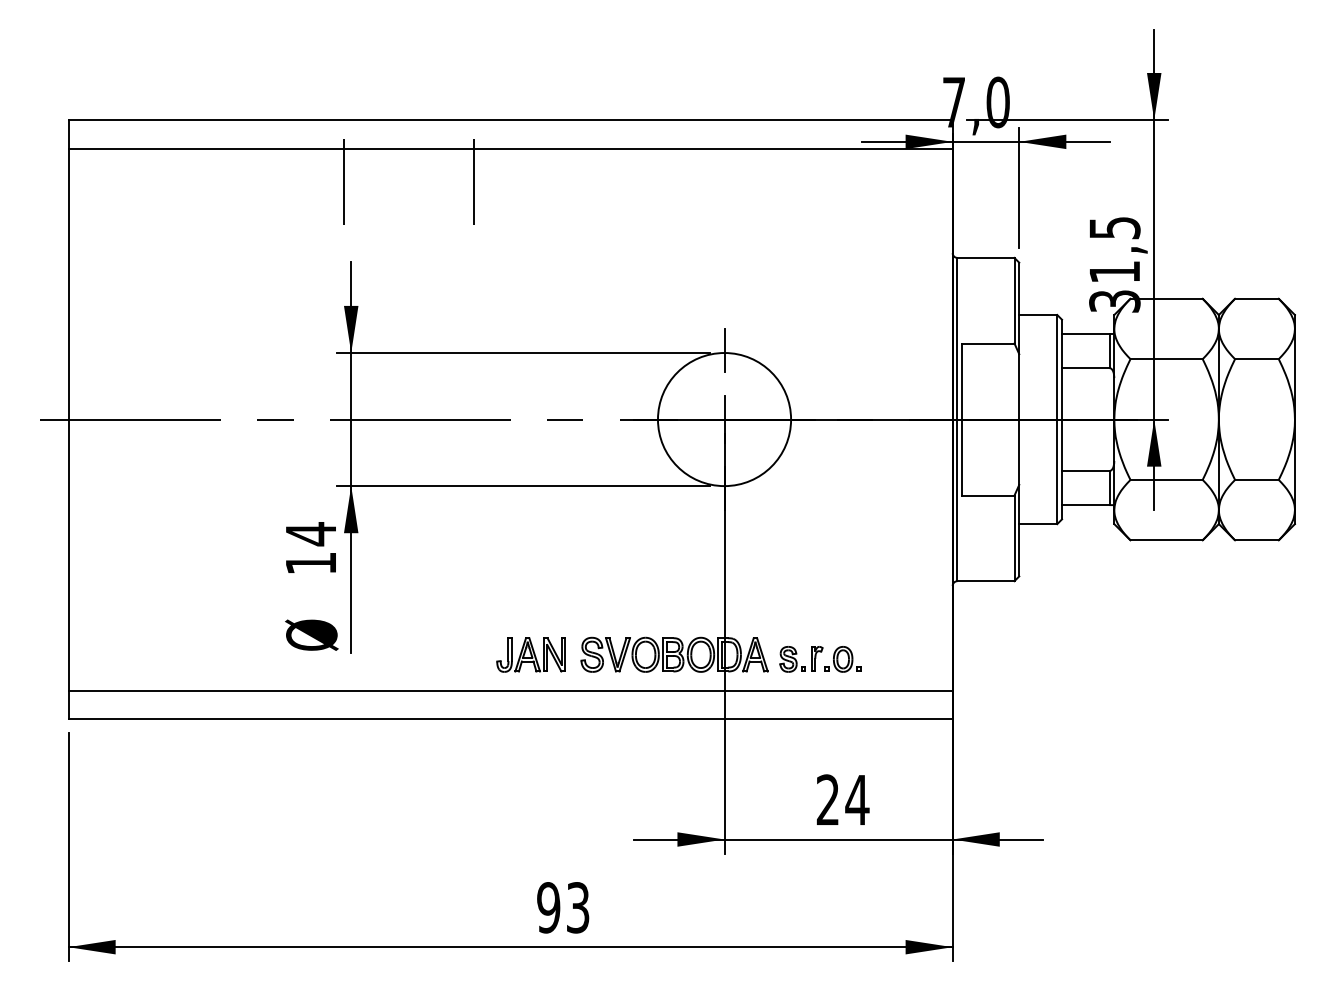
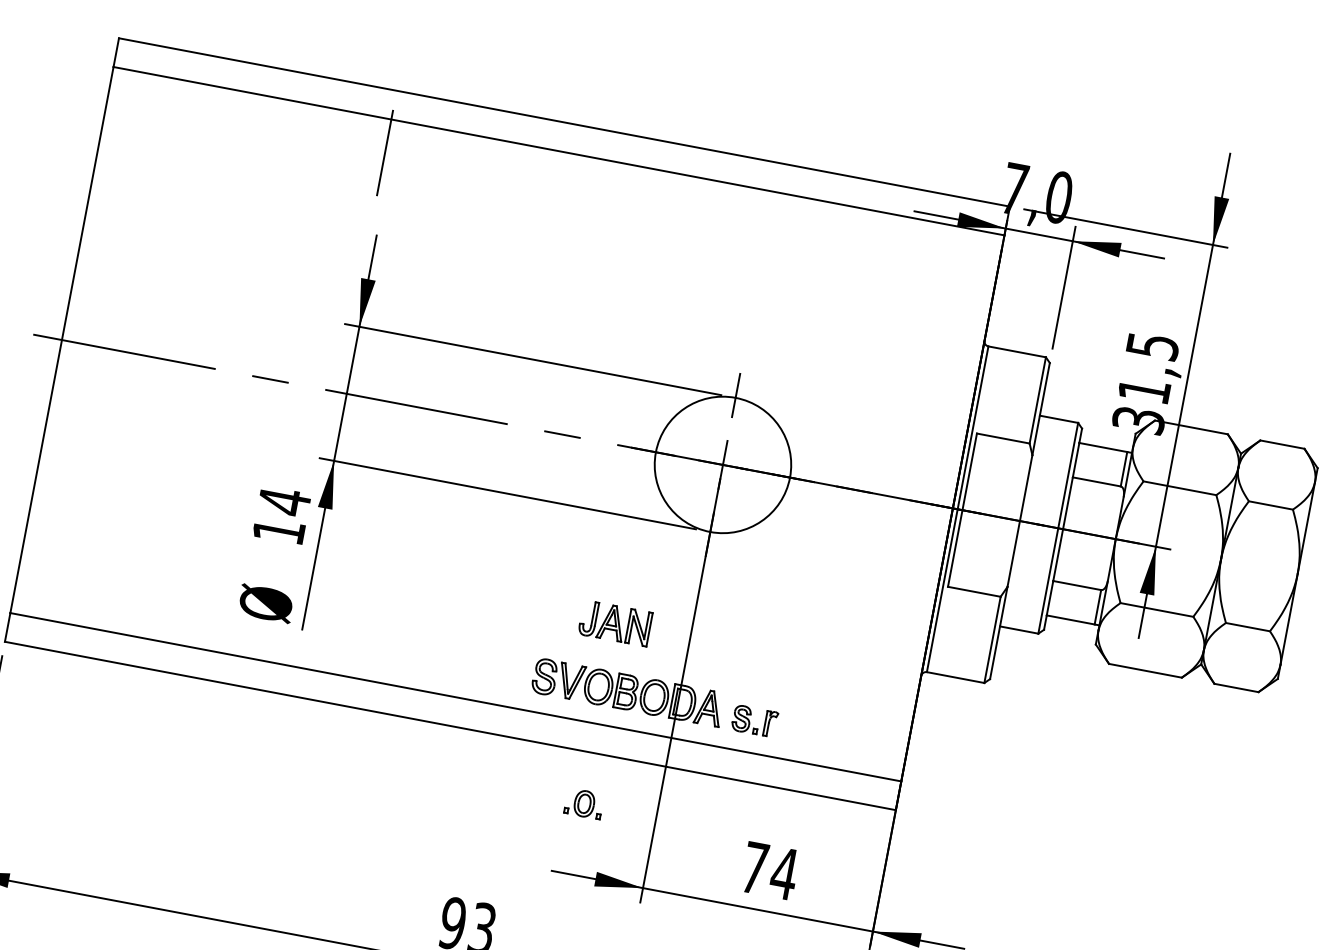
line: (473, 181) -> (515, 177), removed
part: (530, 654) -> (614, 622), moved
part: (842, 659) -> (583, 803), moved
text: (827, 799) -> (754, 867), 24 -> 74

